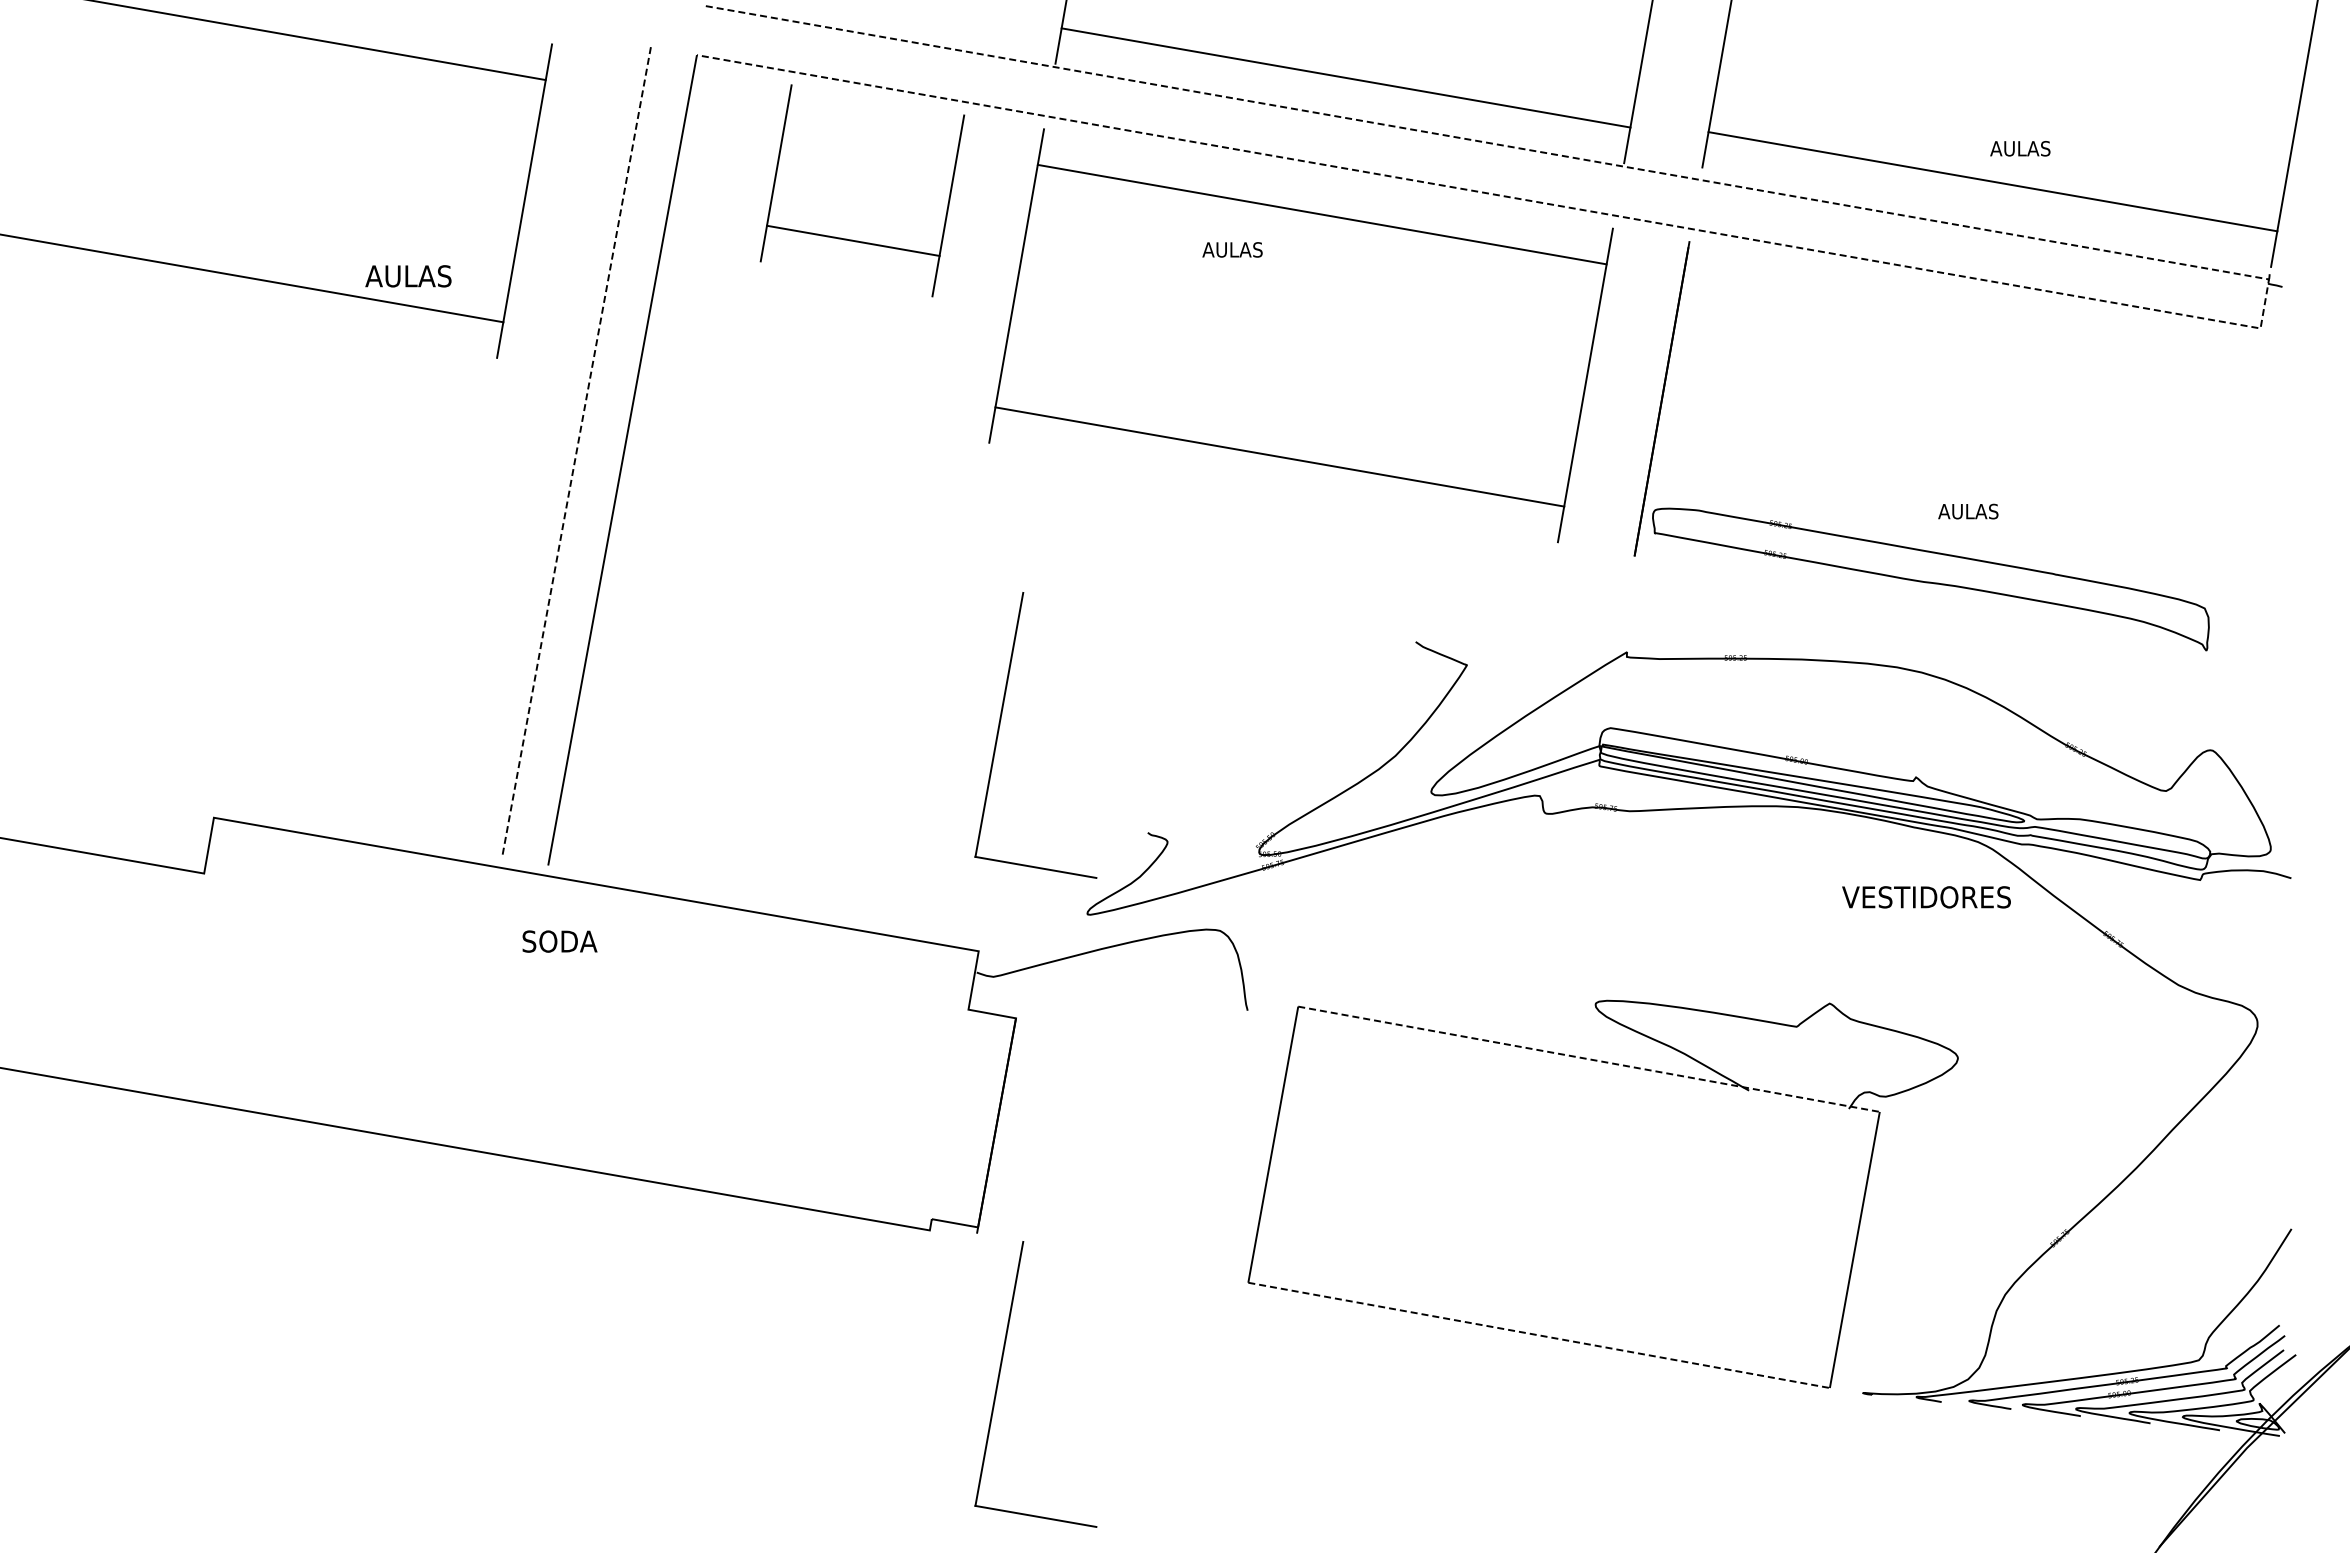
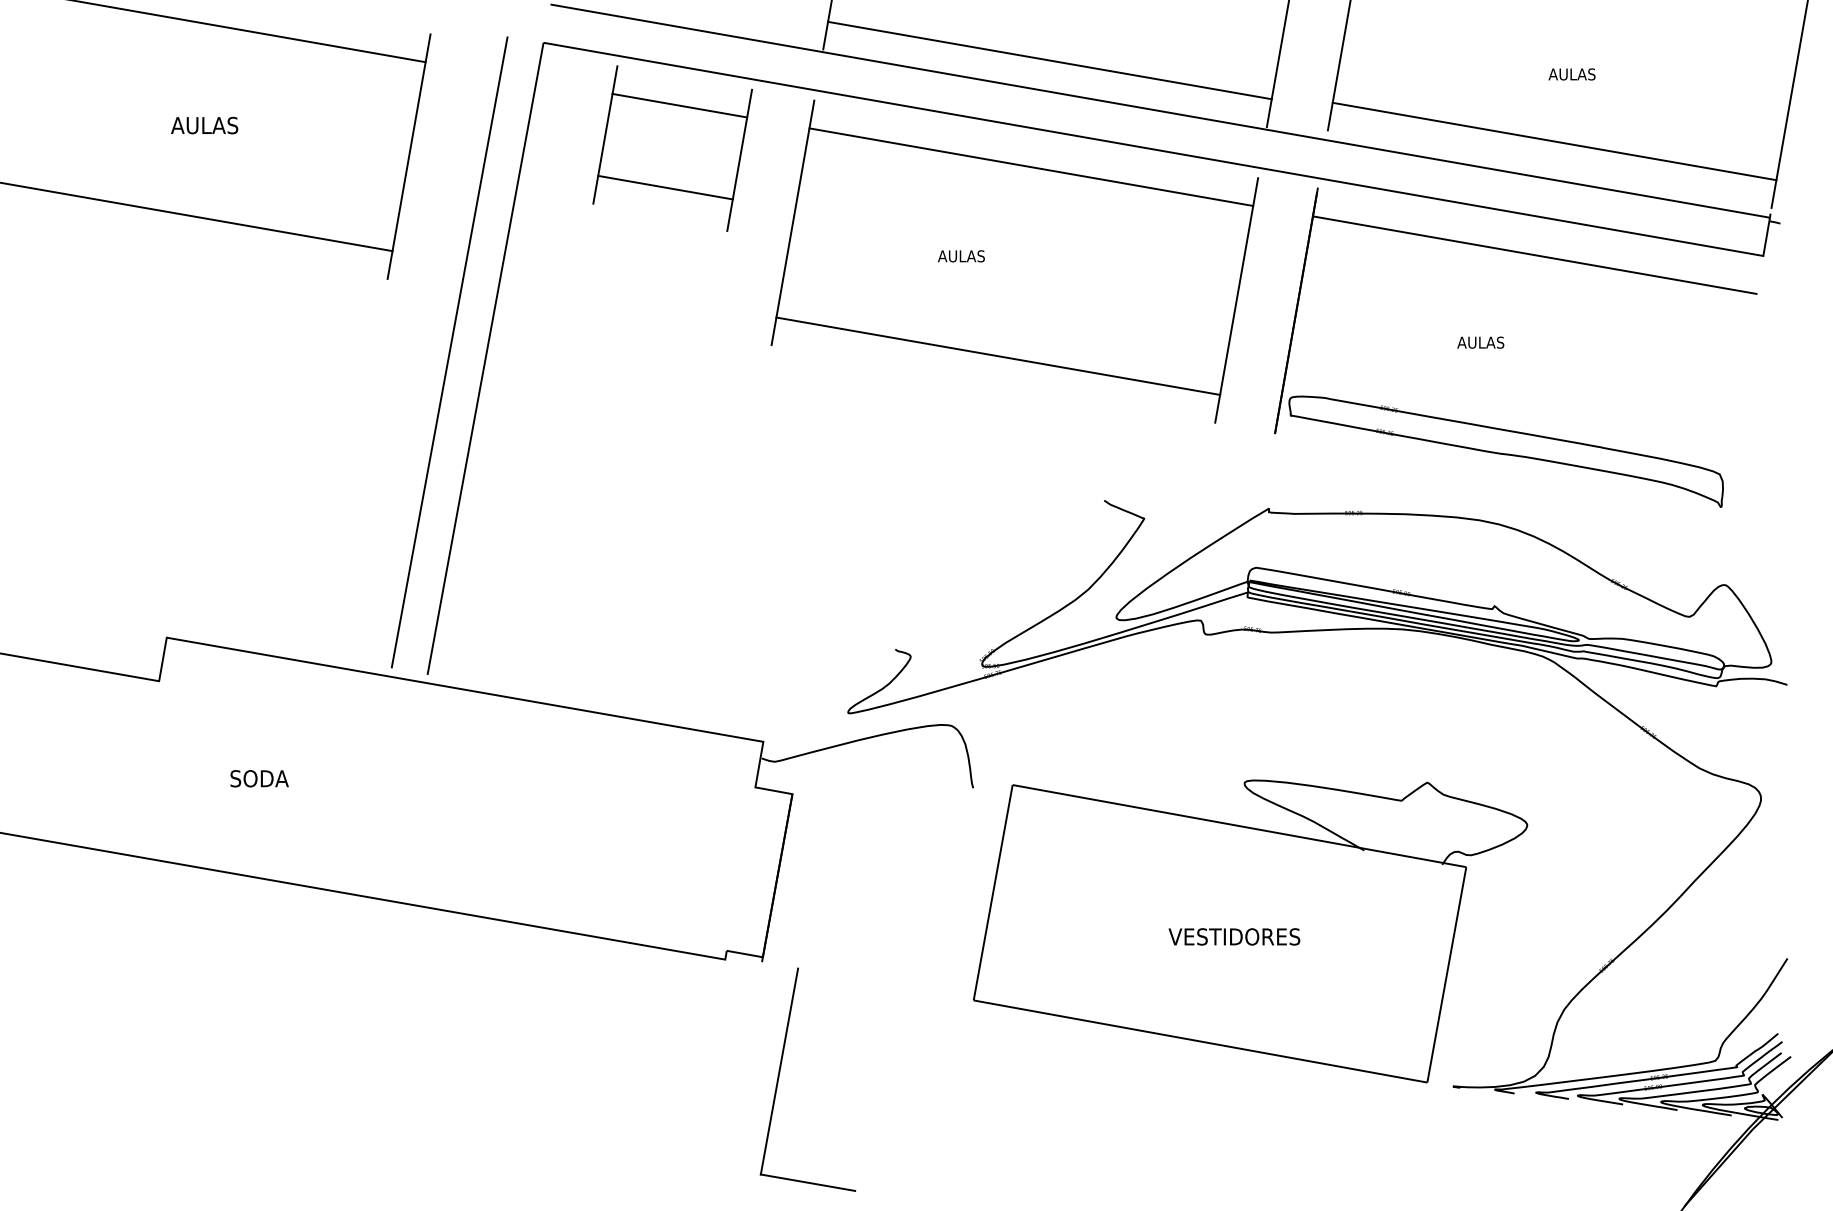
line: (871, 135) -> (679, 105), added
text: (2020, 148) -> (1572, 74), moved
text: (1232, 249) -> (961, 256), moved
text: (408, 276) -> (204, 125), moved
line: (2264, 304) -> (1766, 237), dashed -> solid
line: (1967, 327) -> (1534, 255), added
line: (576, 452) -> (449, 352), dashed -> solid
text: (1968, 511) -> (1480, 342), moved
part: (999, 731) -> (779, 570), removed
text: (1926, 897) -> (1234, 937), moved
text: (559, 941) -> (259, 778), moved
line: (1589, 1059) -> (1239, 826), dashed -> solid
line: (1539, 1335) -> (1200, 1041), dashed -> solid

